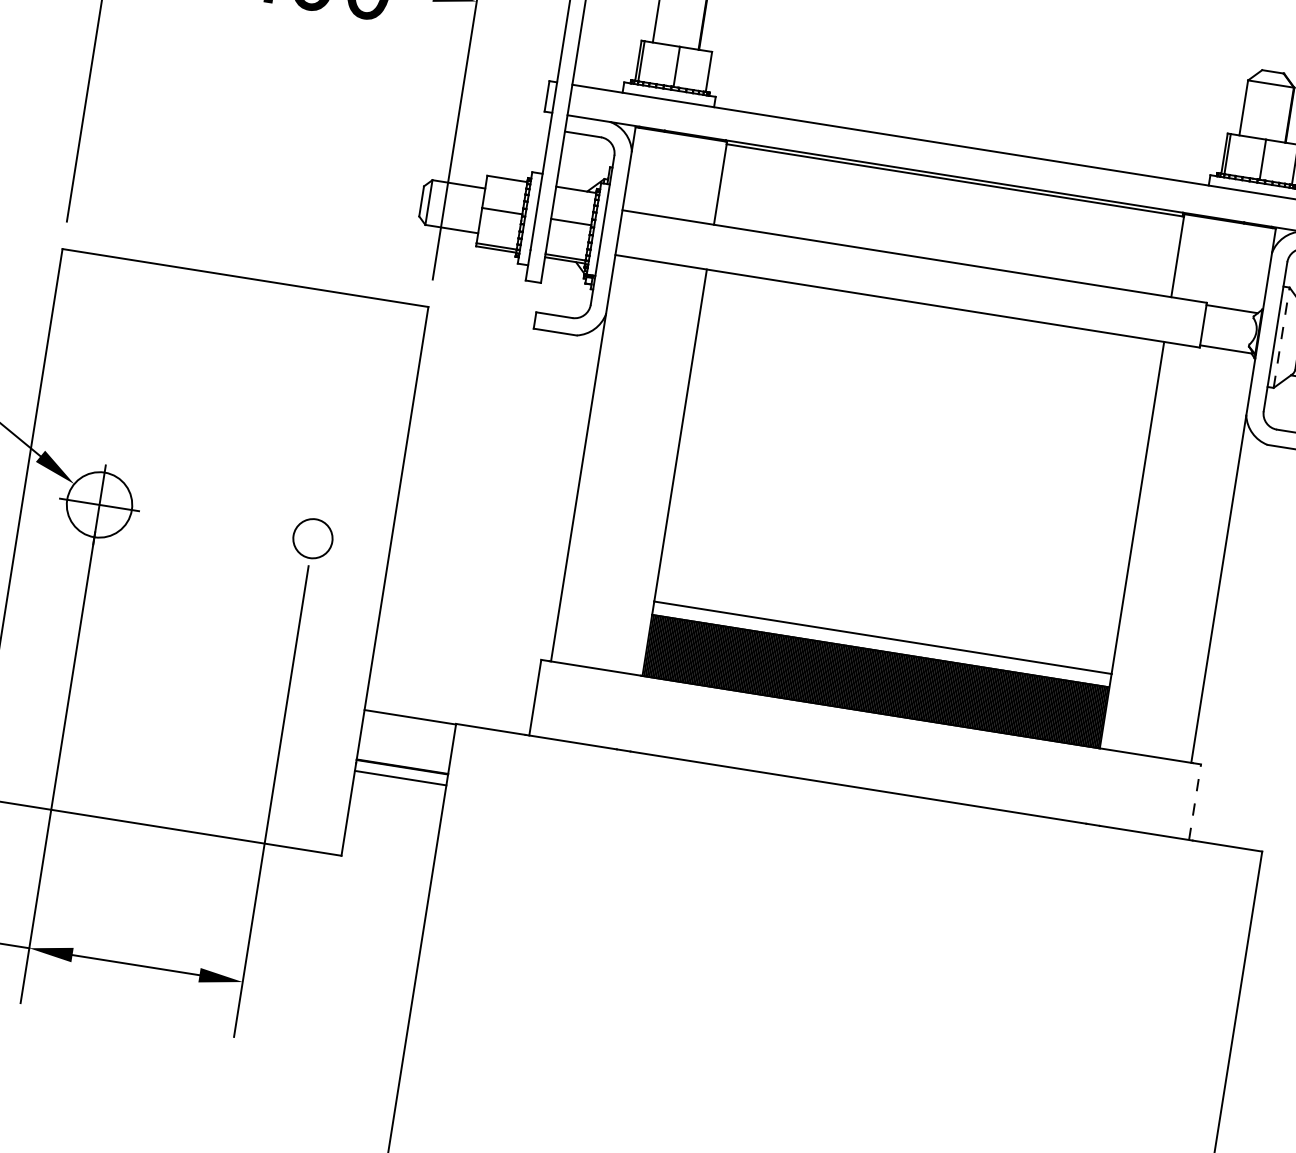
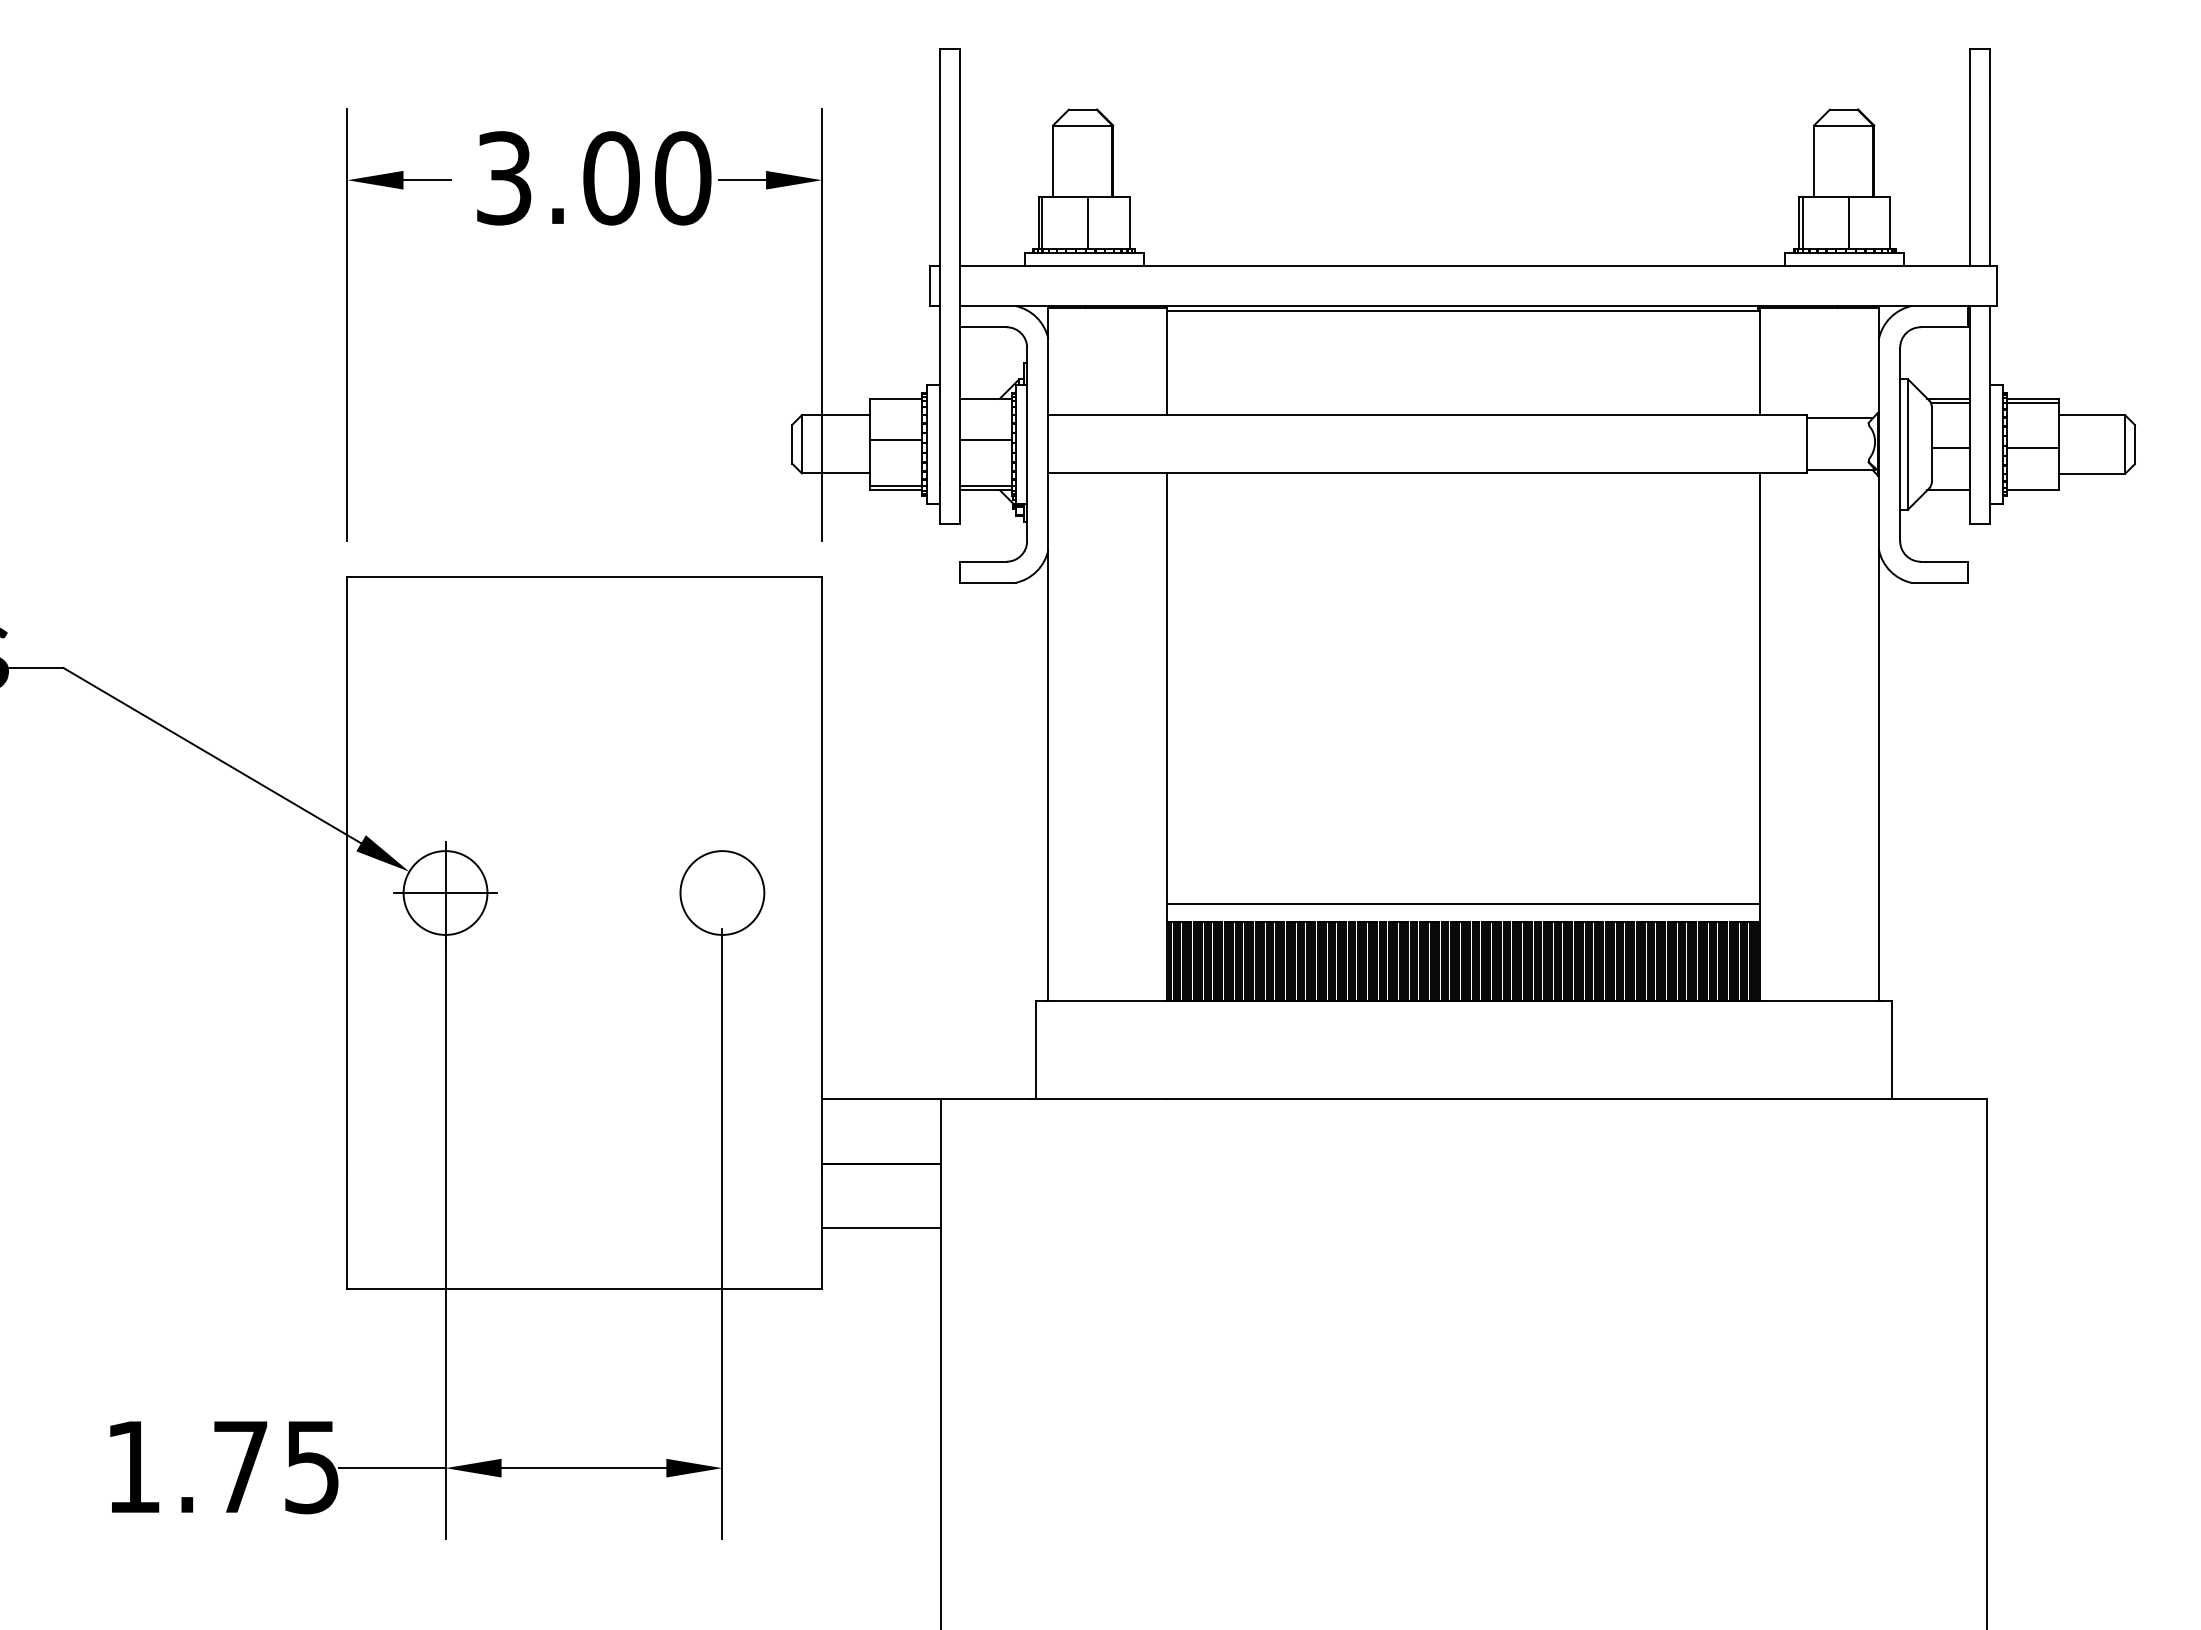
line: (1282, 337) -> (1908, 443), dashed -> solid
circle: (313, 538) -> (722, 892), size x1.67
line: (400, 778) -> (881, 1228), moved
line: (1194, 802) -> (1891, 1049), dashed -> solid

